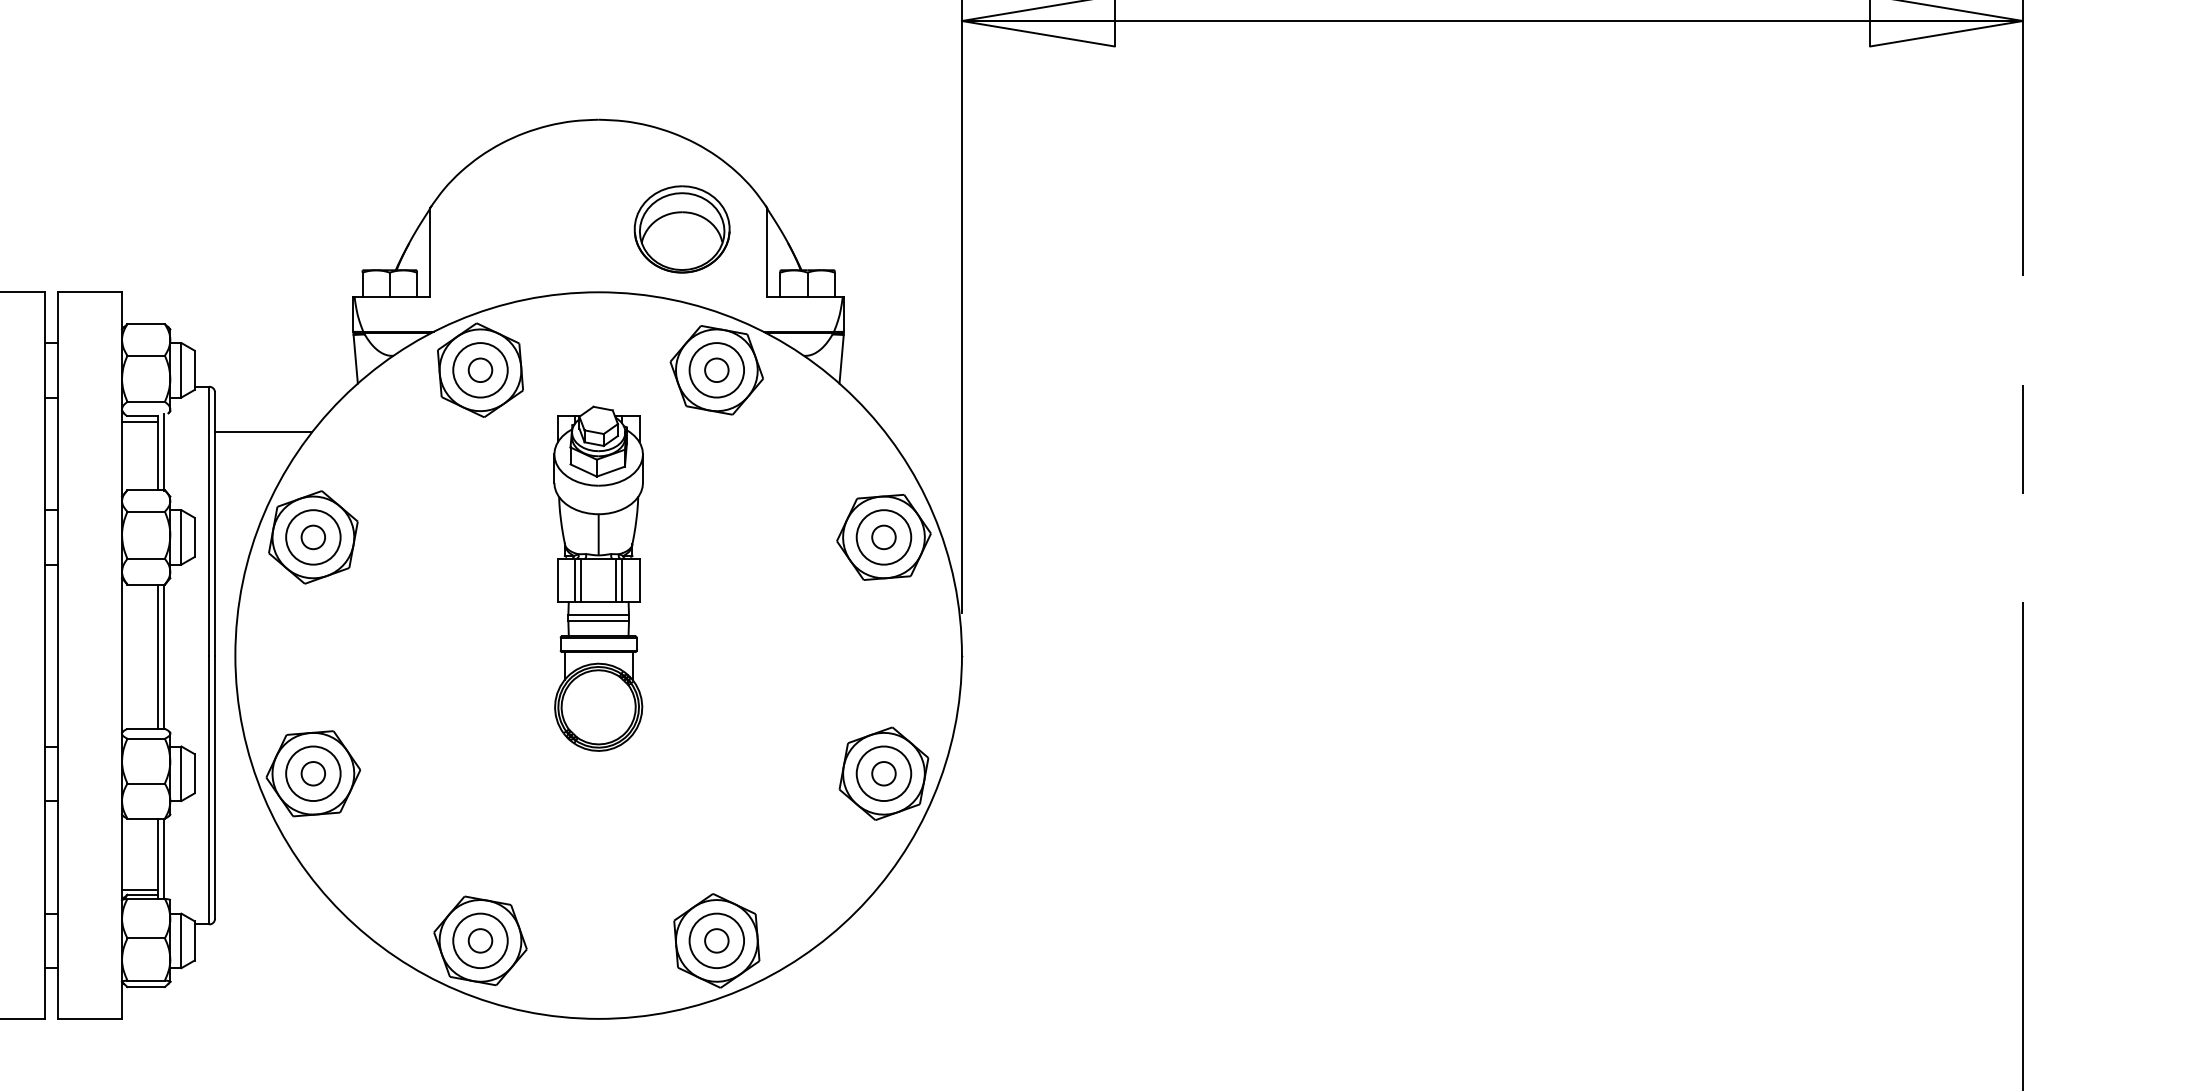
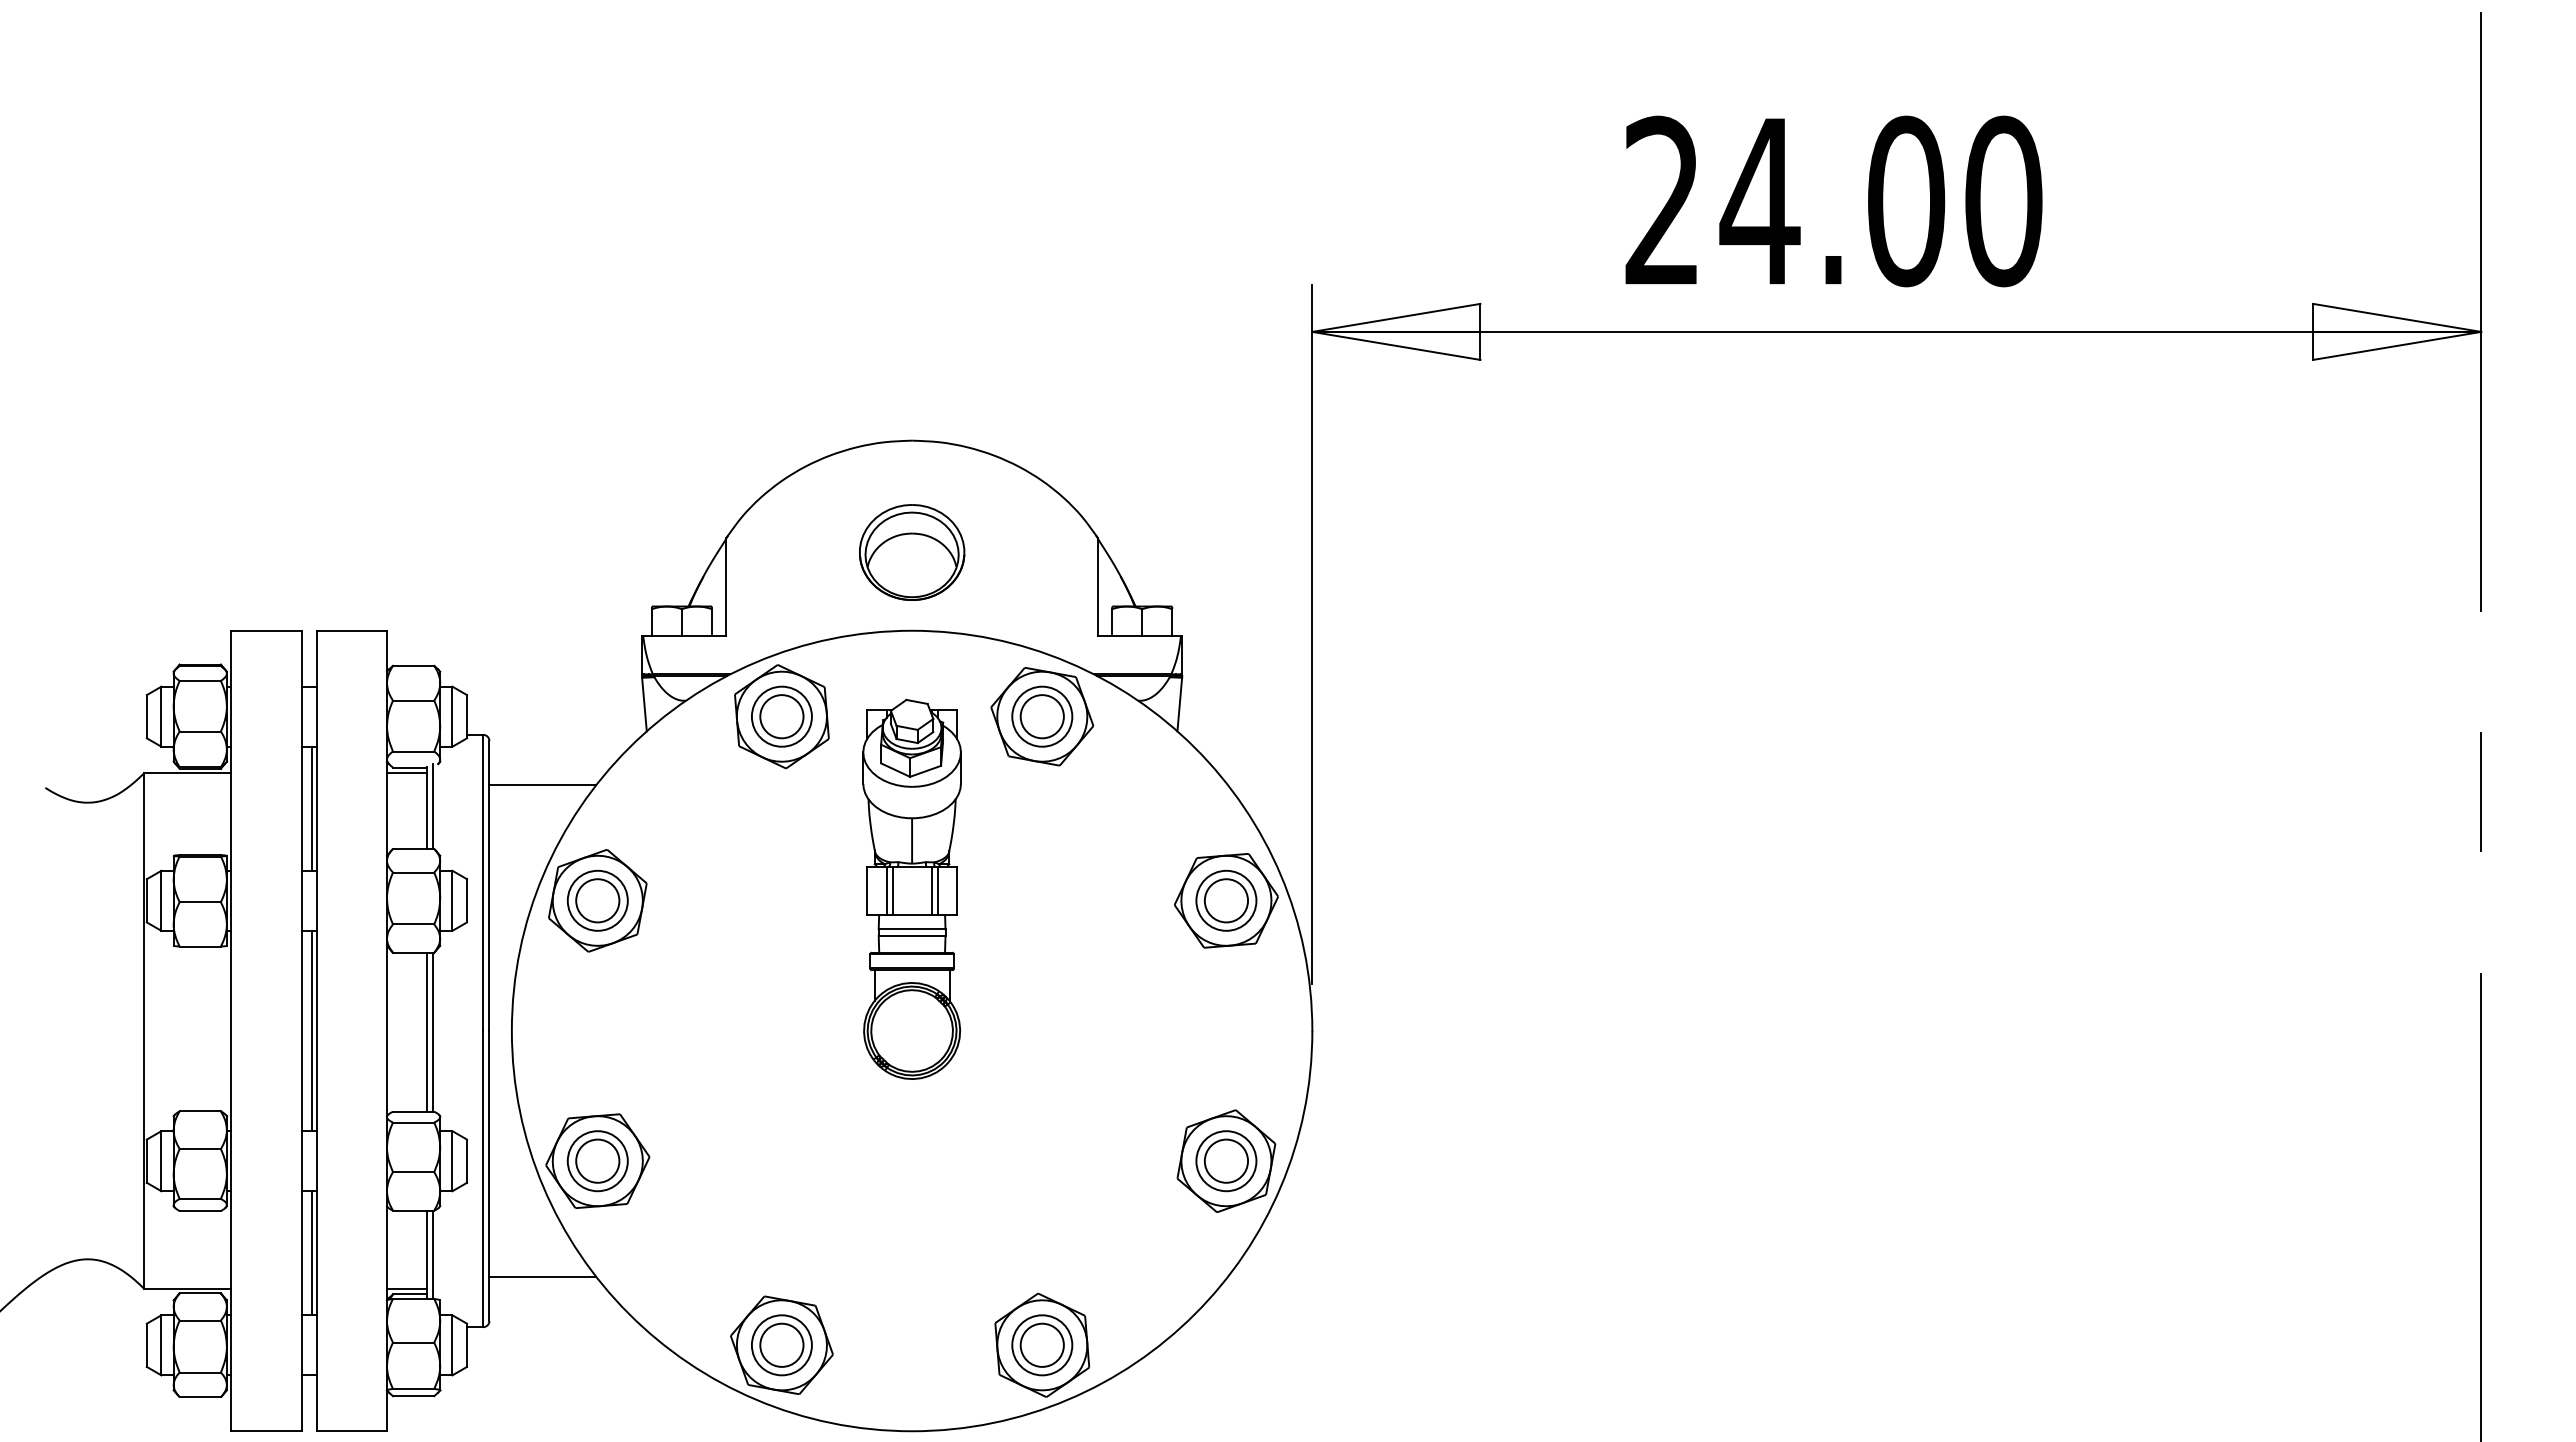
part: (682, 229) -> (912, 552), moved
circle: (480, 370) -> (781, 716), size x1.67
circle: (716, 370) -> (1041, 716), size x1.67
line: (53, 453) -> (311, 808), added
circle: (313, 537) -> (597, 900), size x1.67
circle: (884, 537) -> (1226, 900), size x1.67
part: (598, 577) -> (911, 888), moved
line: (53, 655) -> (311, 1030), added
circle: (313, 773) -> (597, 1160), size x1.67
circle: (884, 773) -> (1226, 1160), size x1.67
line: (53, 857) -> (311, 1253), added
line: (263, 878) -> (542, 1276), added
circle: (480, 940) -> (781, 1344), size x1.67
circle: (716, 940) -> (1041, 1344), size x1.67

